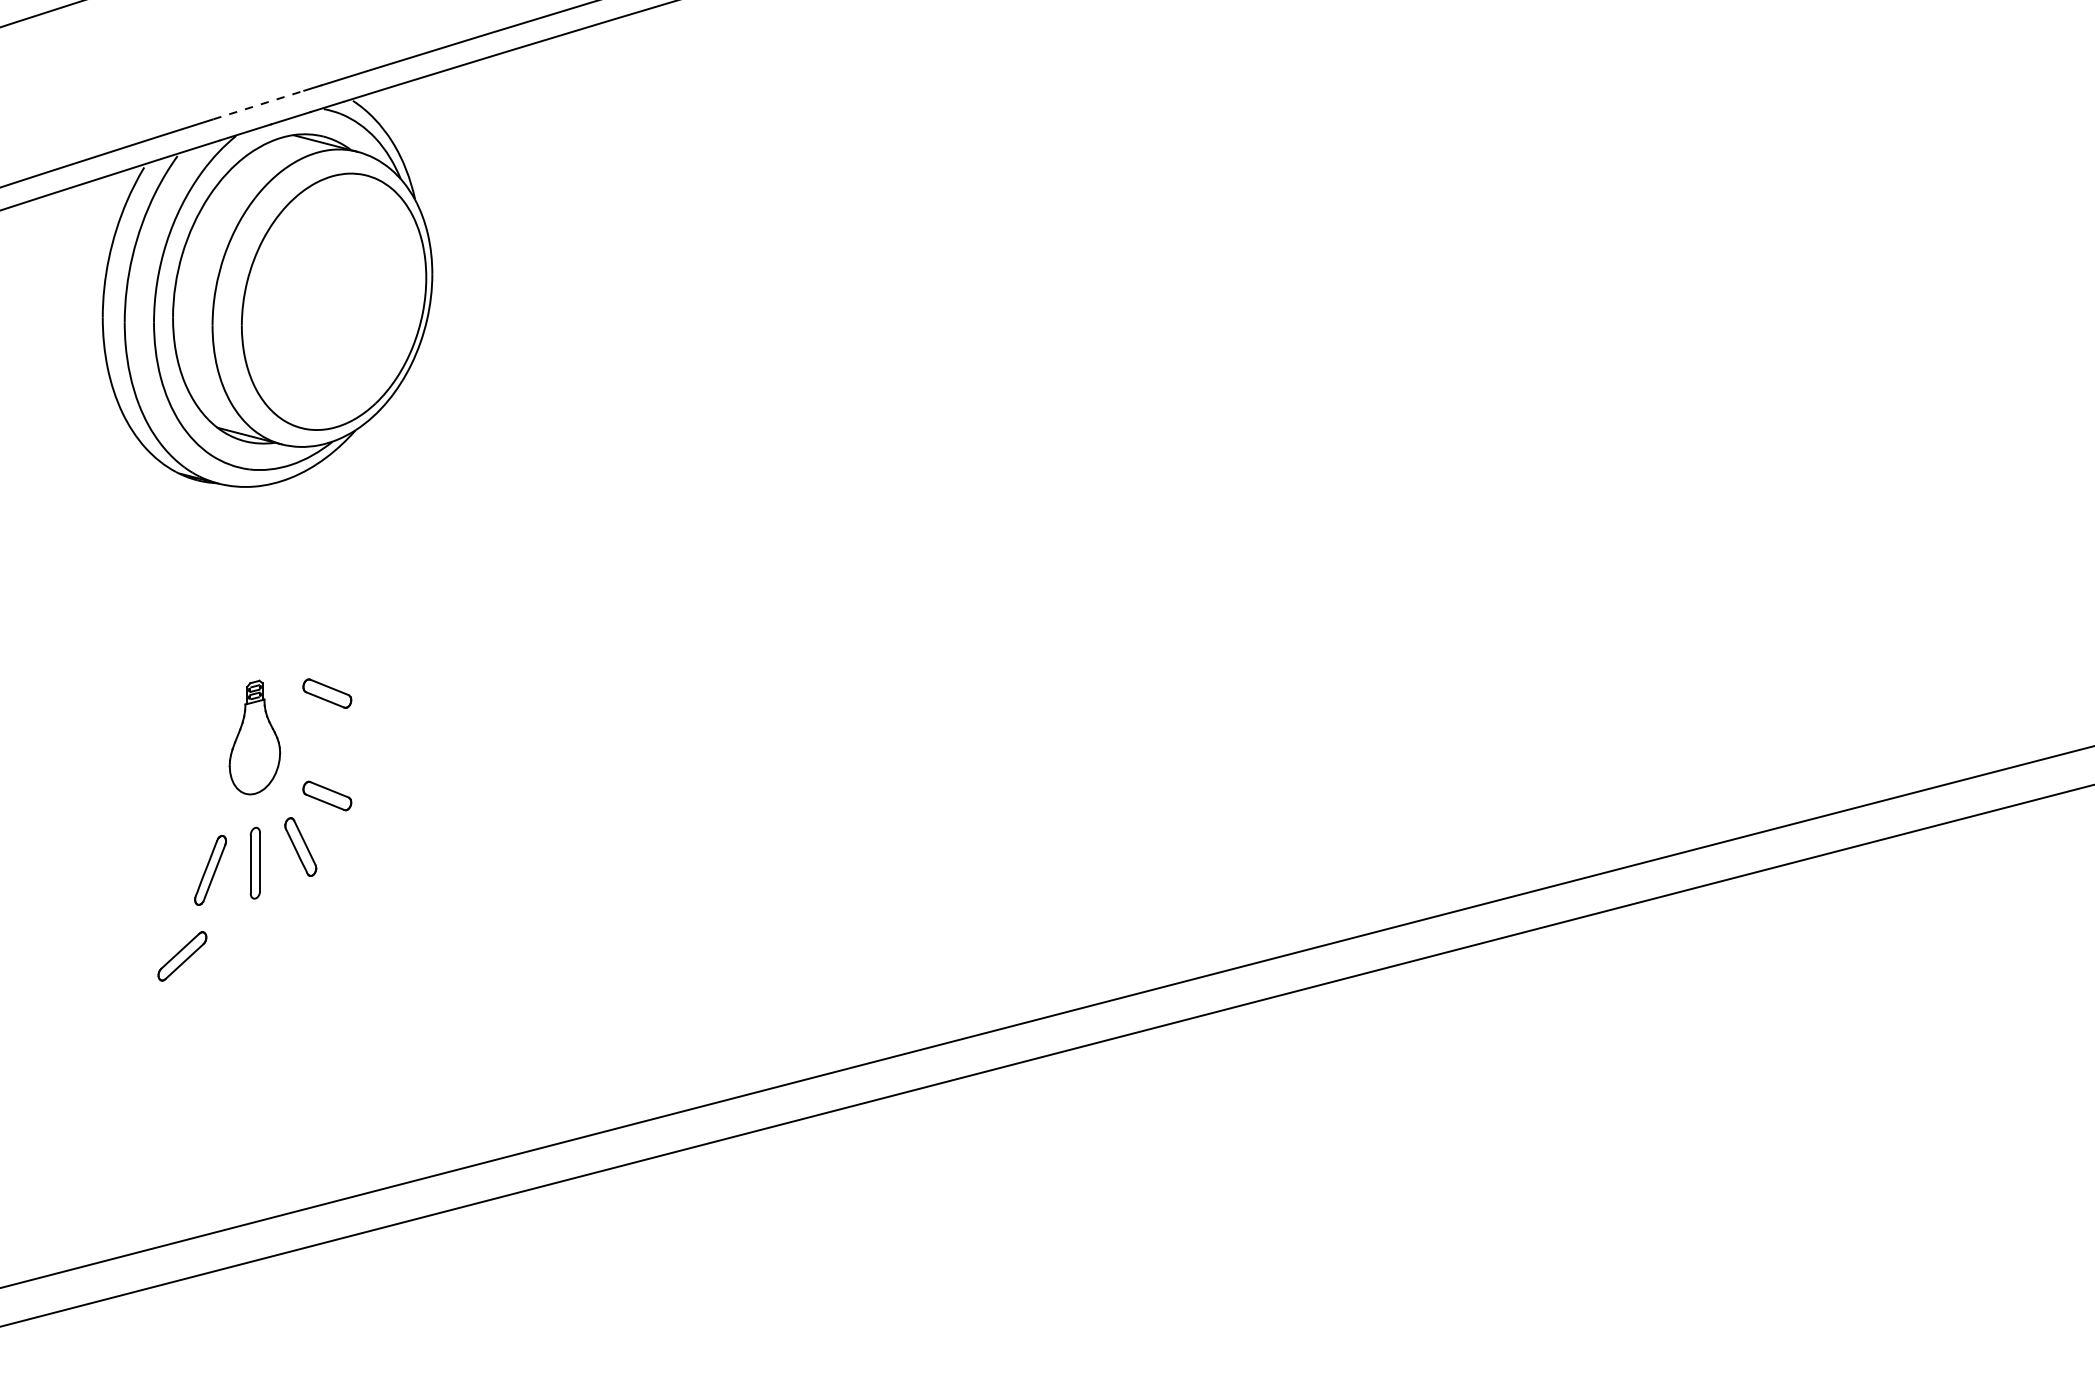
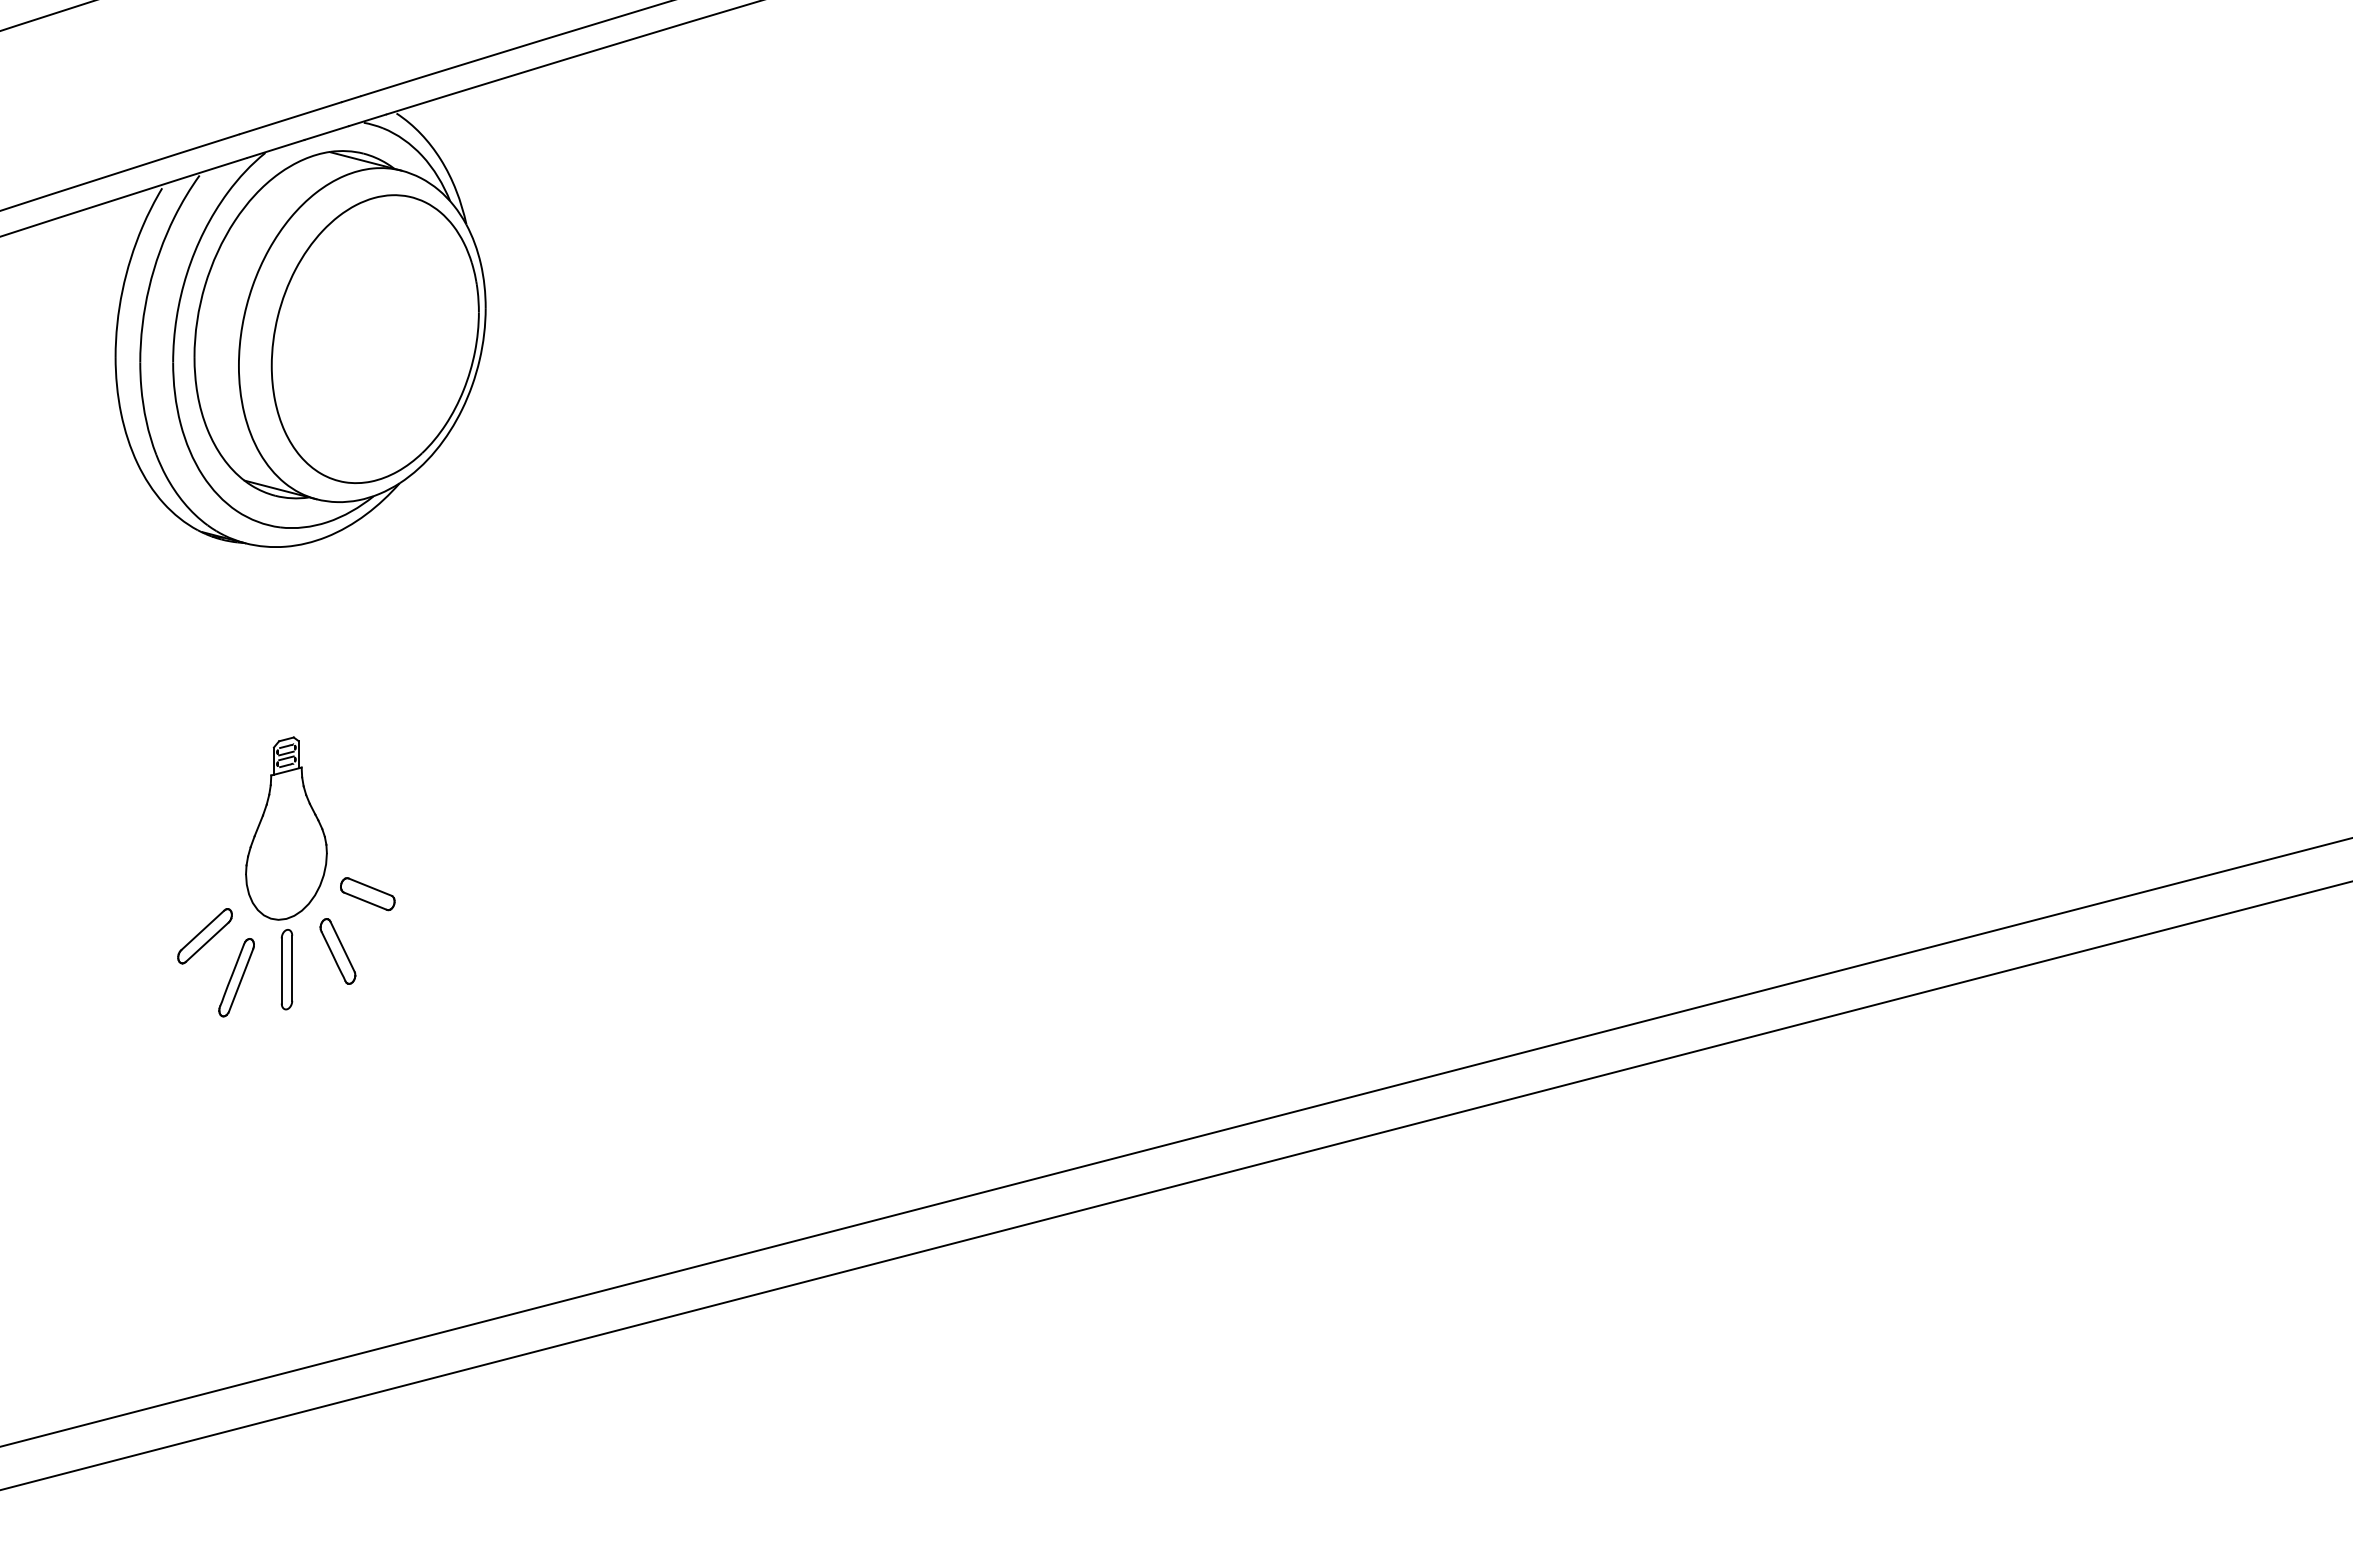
line: (259, 105) -> (291, 118), dashed -> solid
part: (327, 693) -> (367, 779), removed
part: (254, 737) -> (286, 828), size x1.43
part: (181, 956) -> (204, 936), moved

